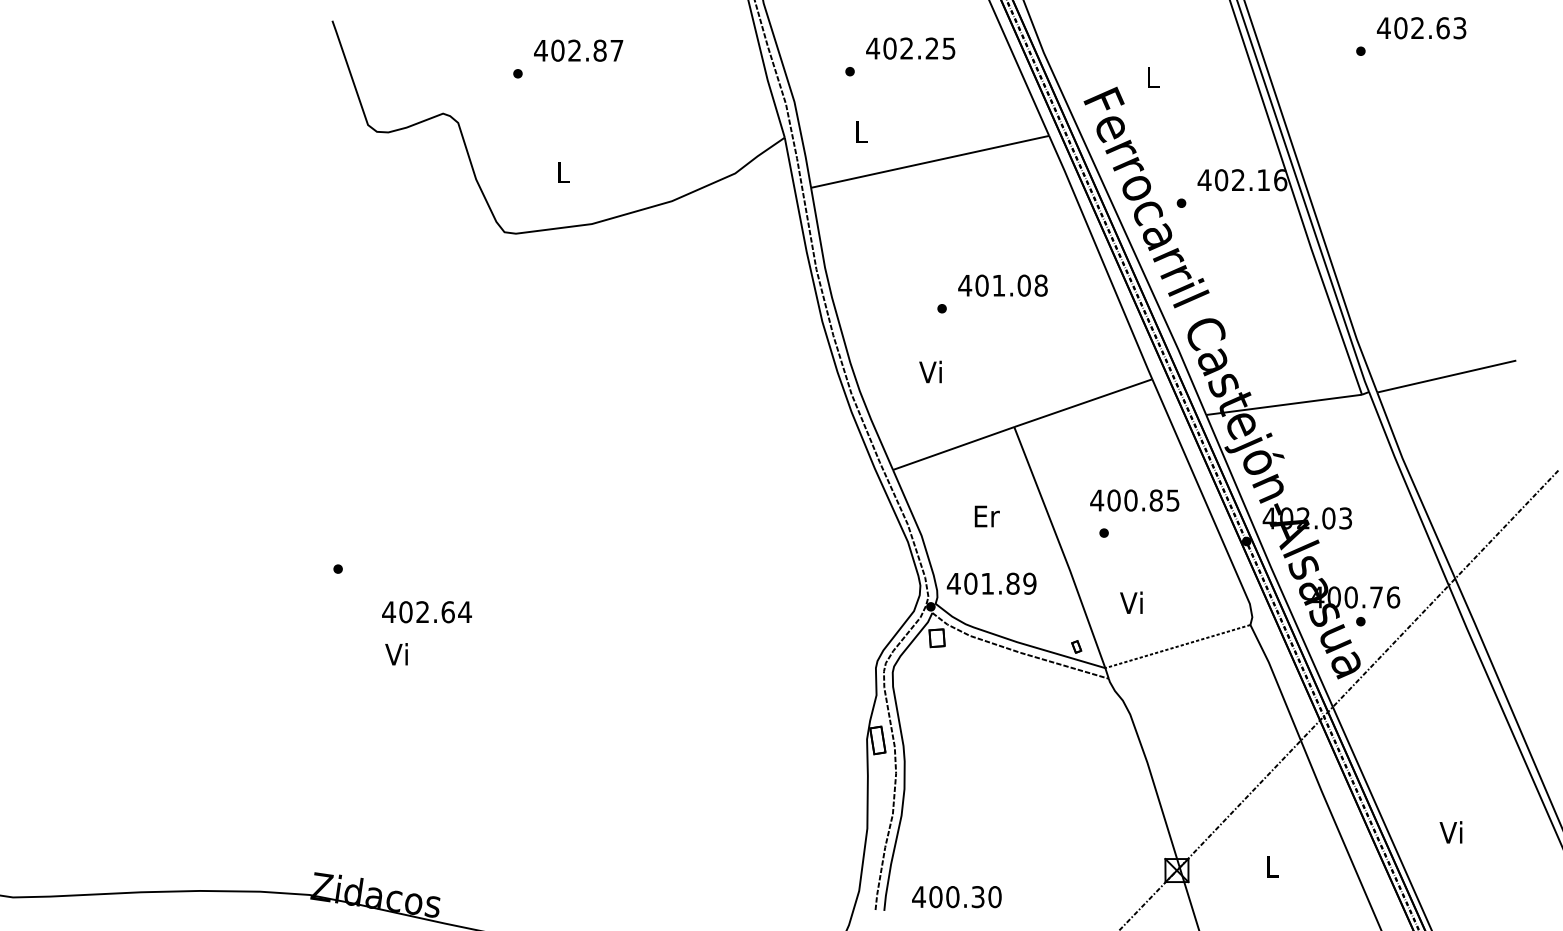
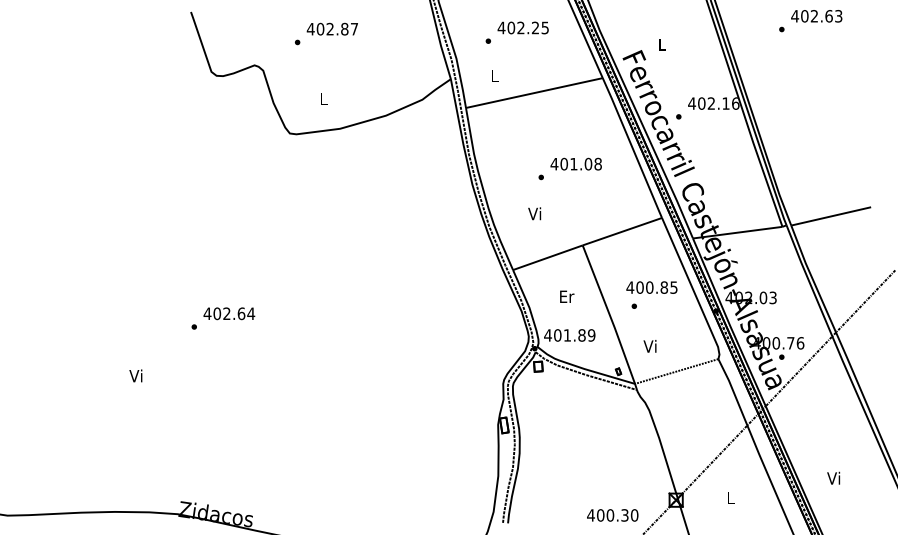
text: (427, 611) -> (229, 313), moved
text: (395, 653) -> (135, 375), moved
text: (956, 897) -> (612, 515), moved

